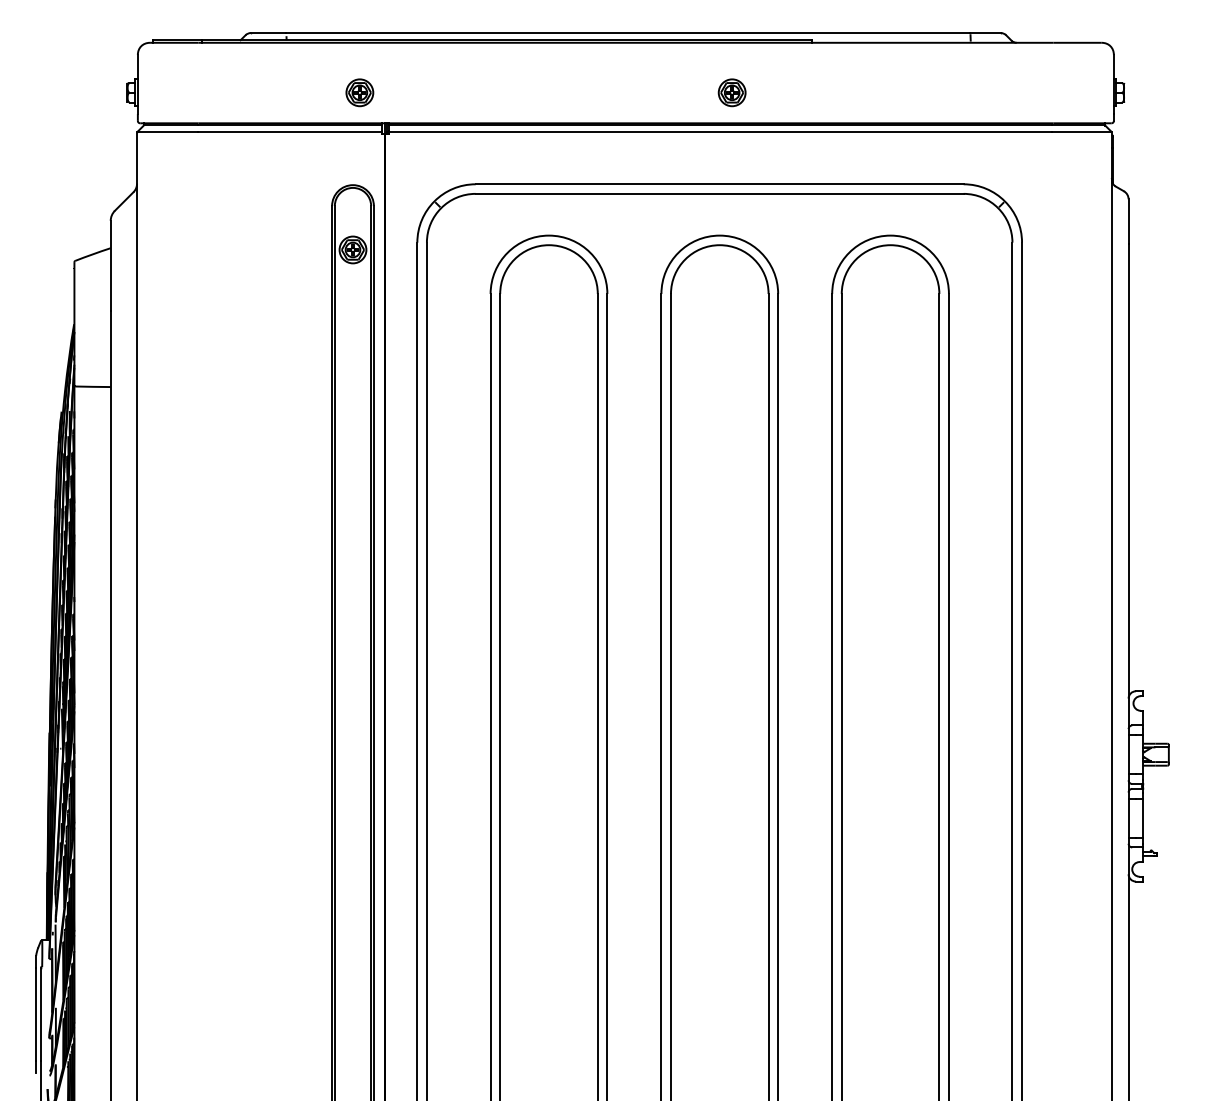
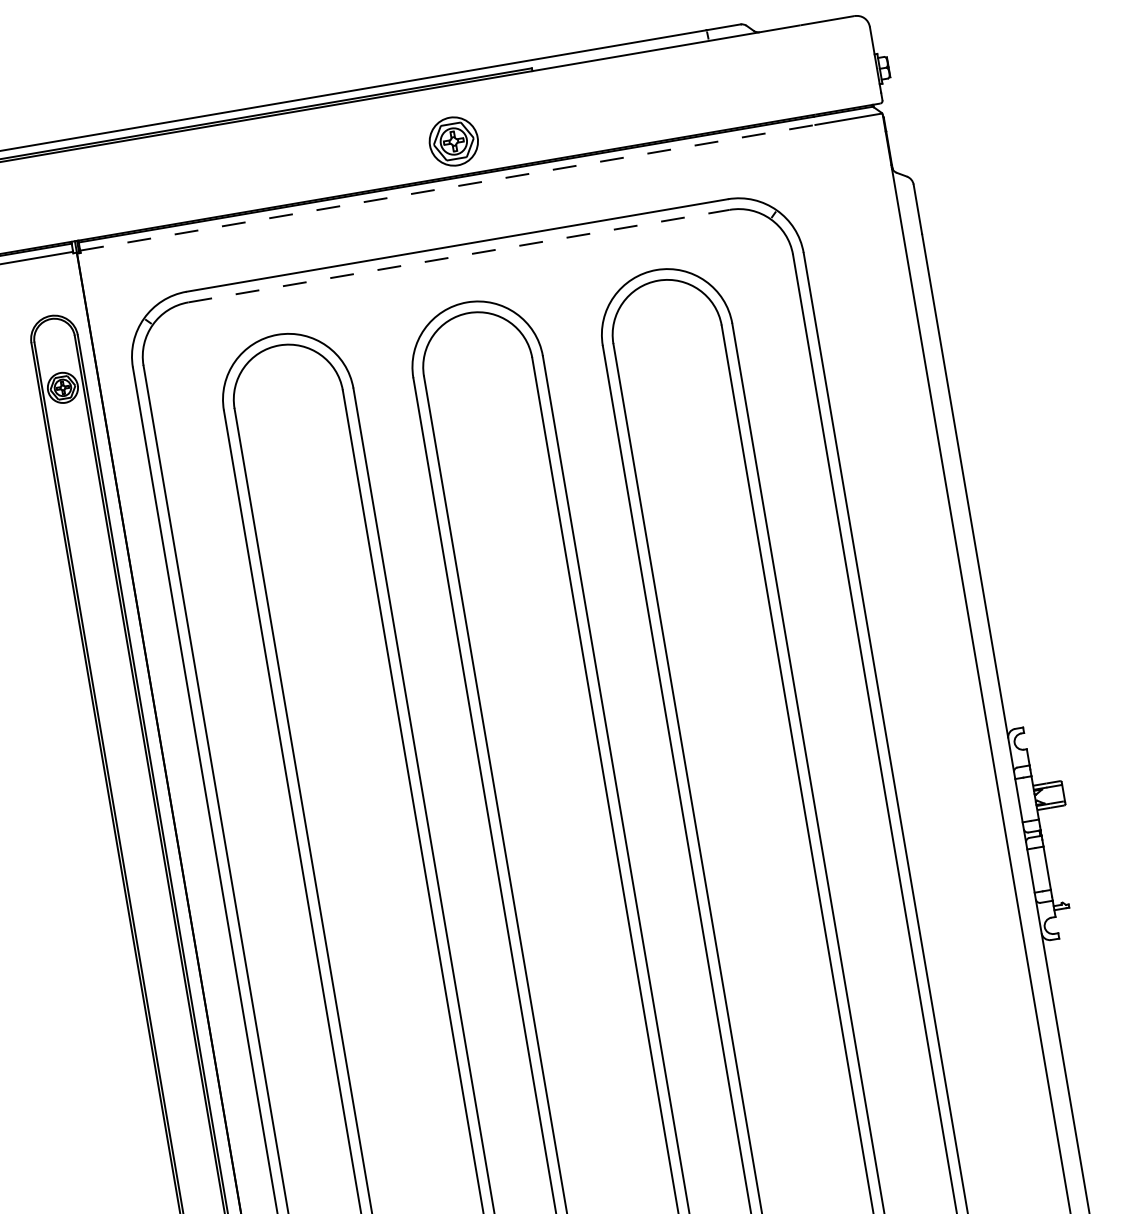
part: (359, 92) -> (40, 211), removed
part: (731, 92) -> (452, 141), size x1.6
line: (720, 132) -> (448, 187), solid -> dashed
line: (719, 193) -> (458, 255), solid -> dashed

